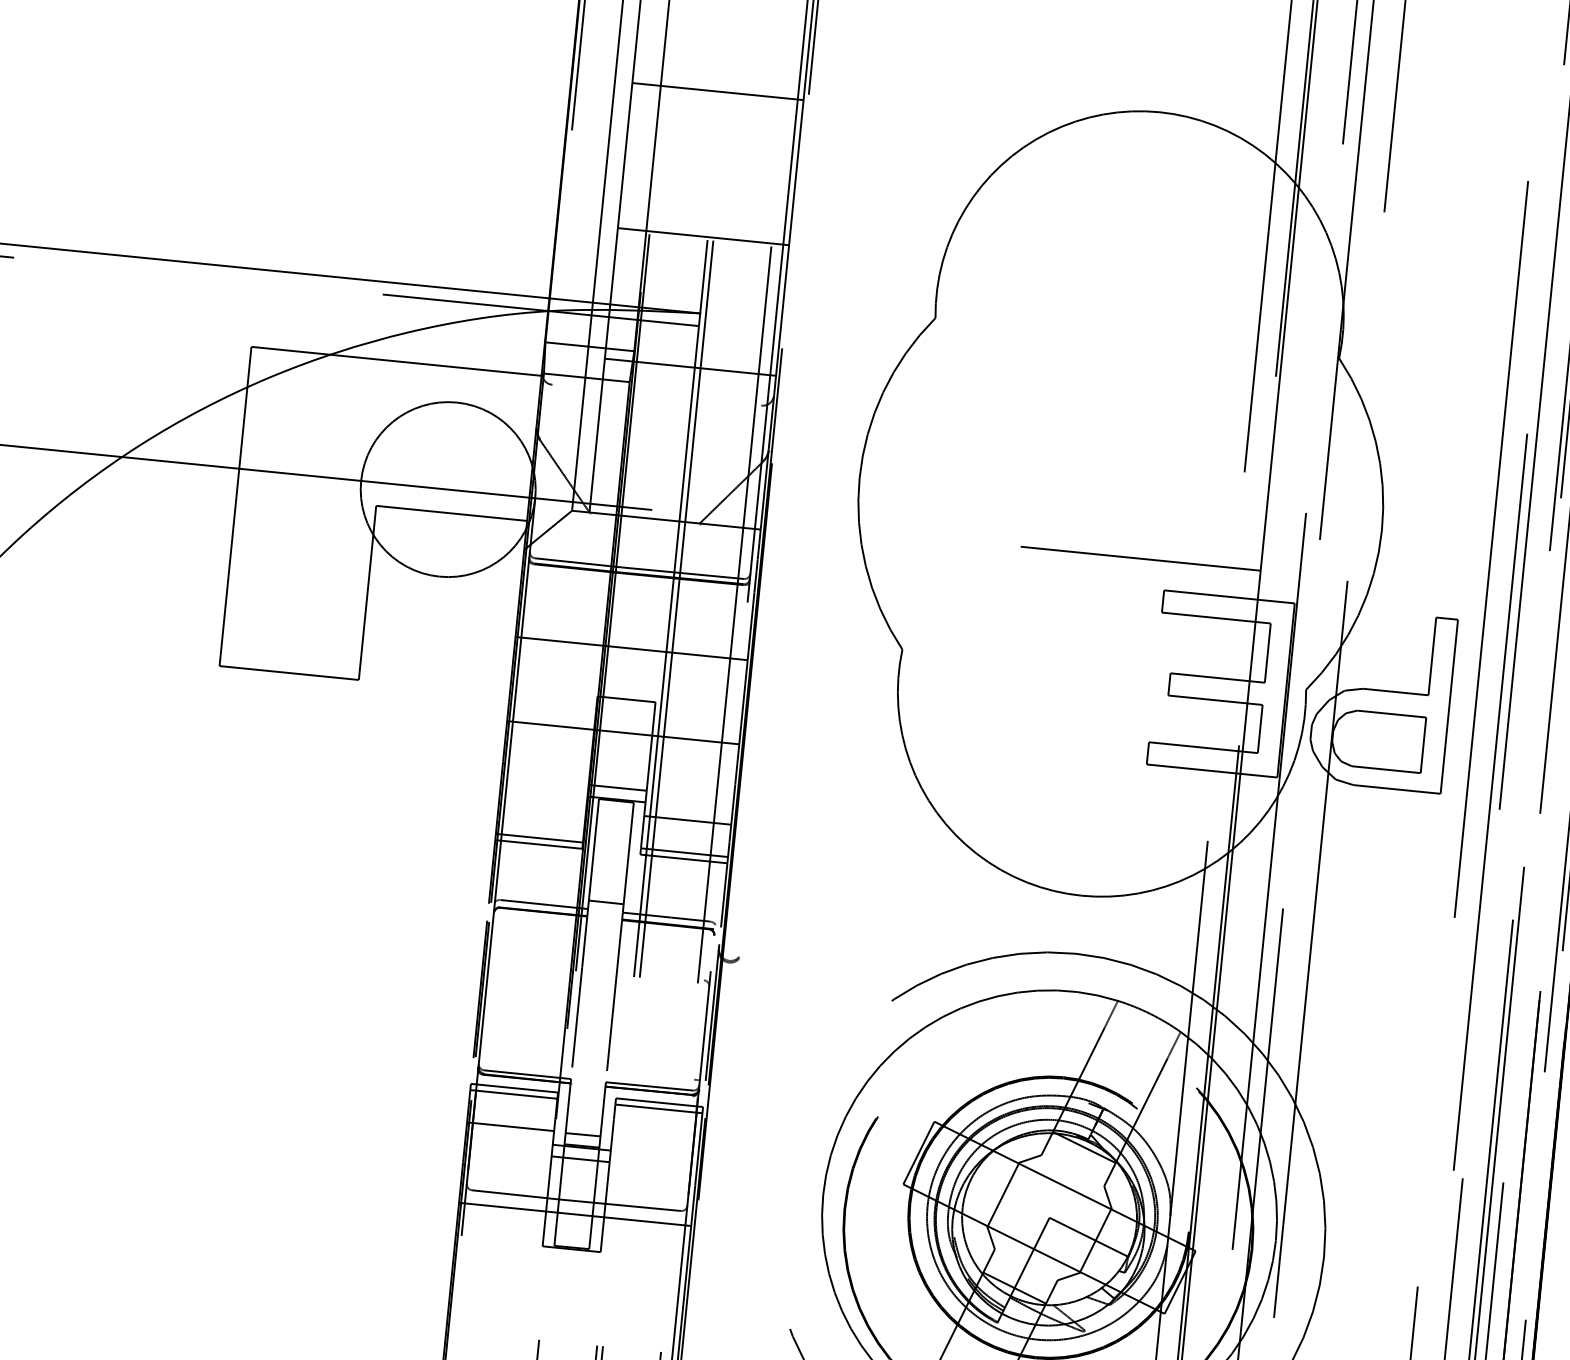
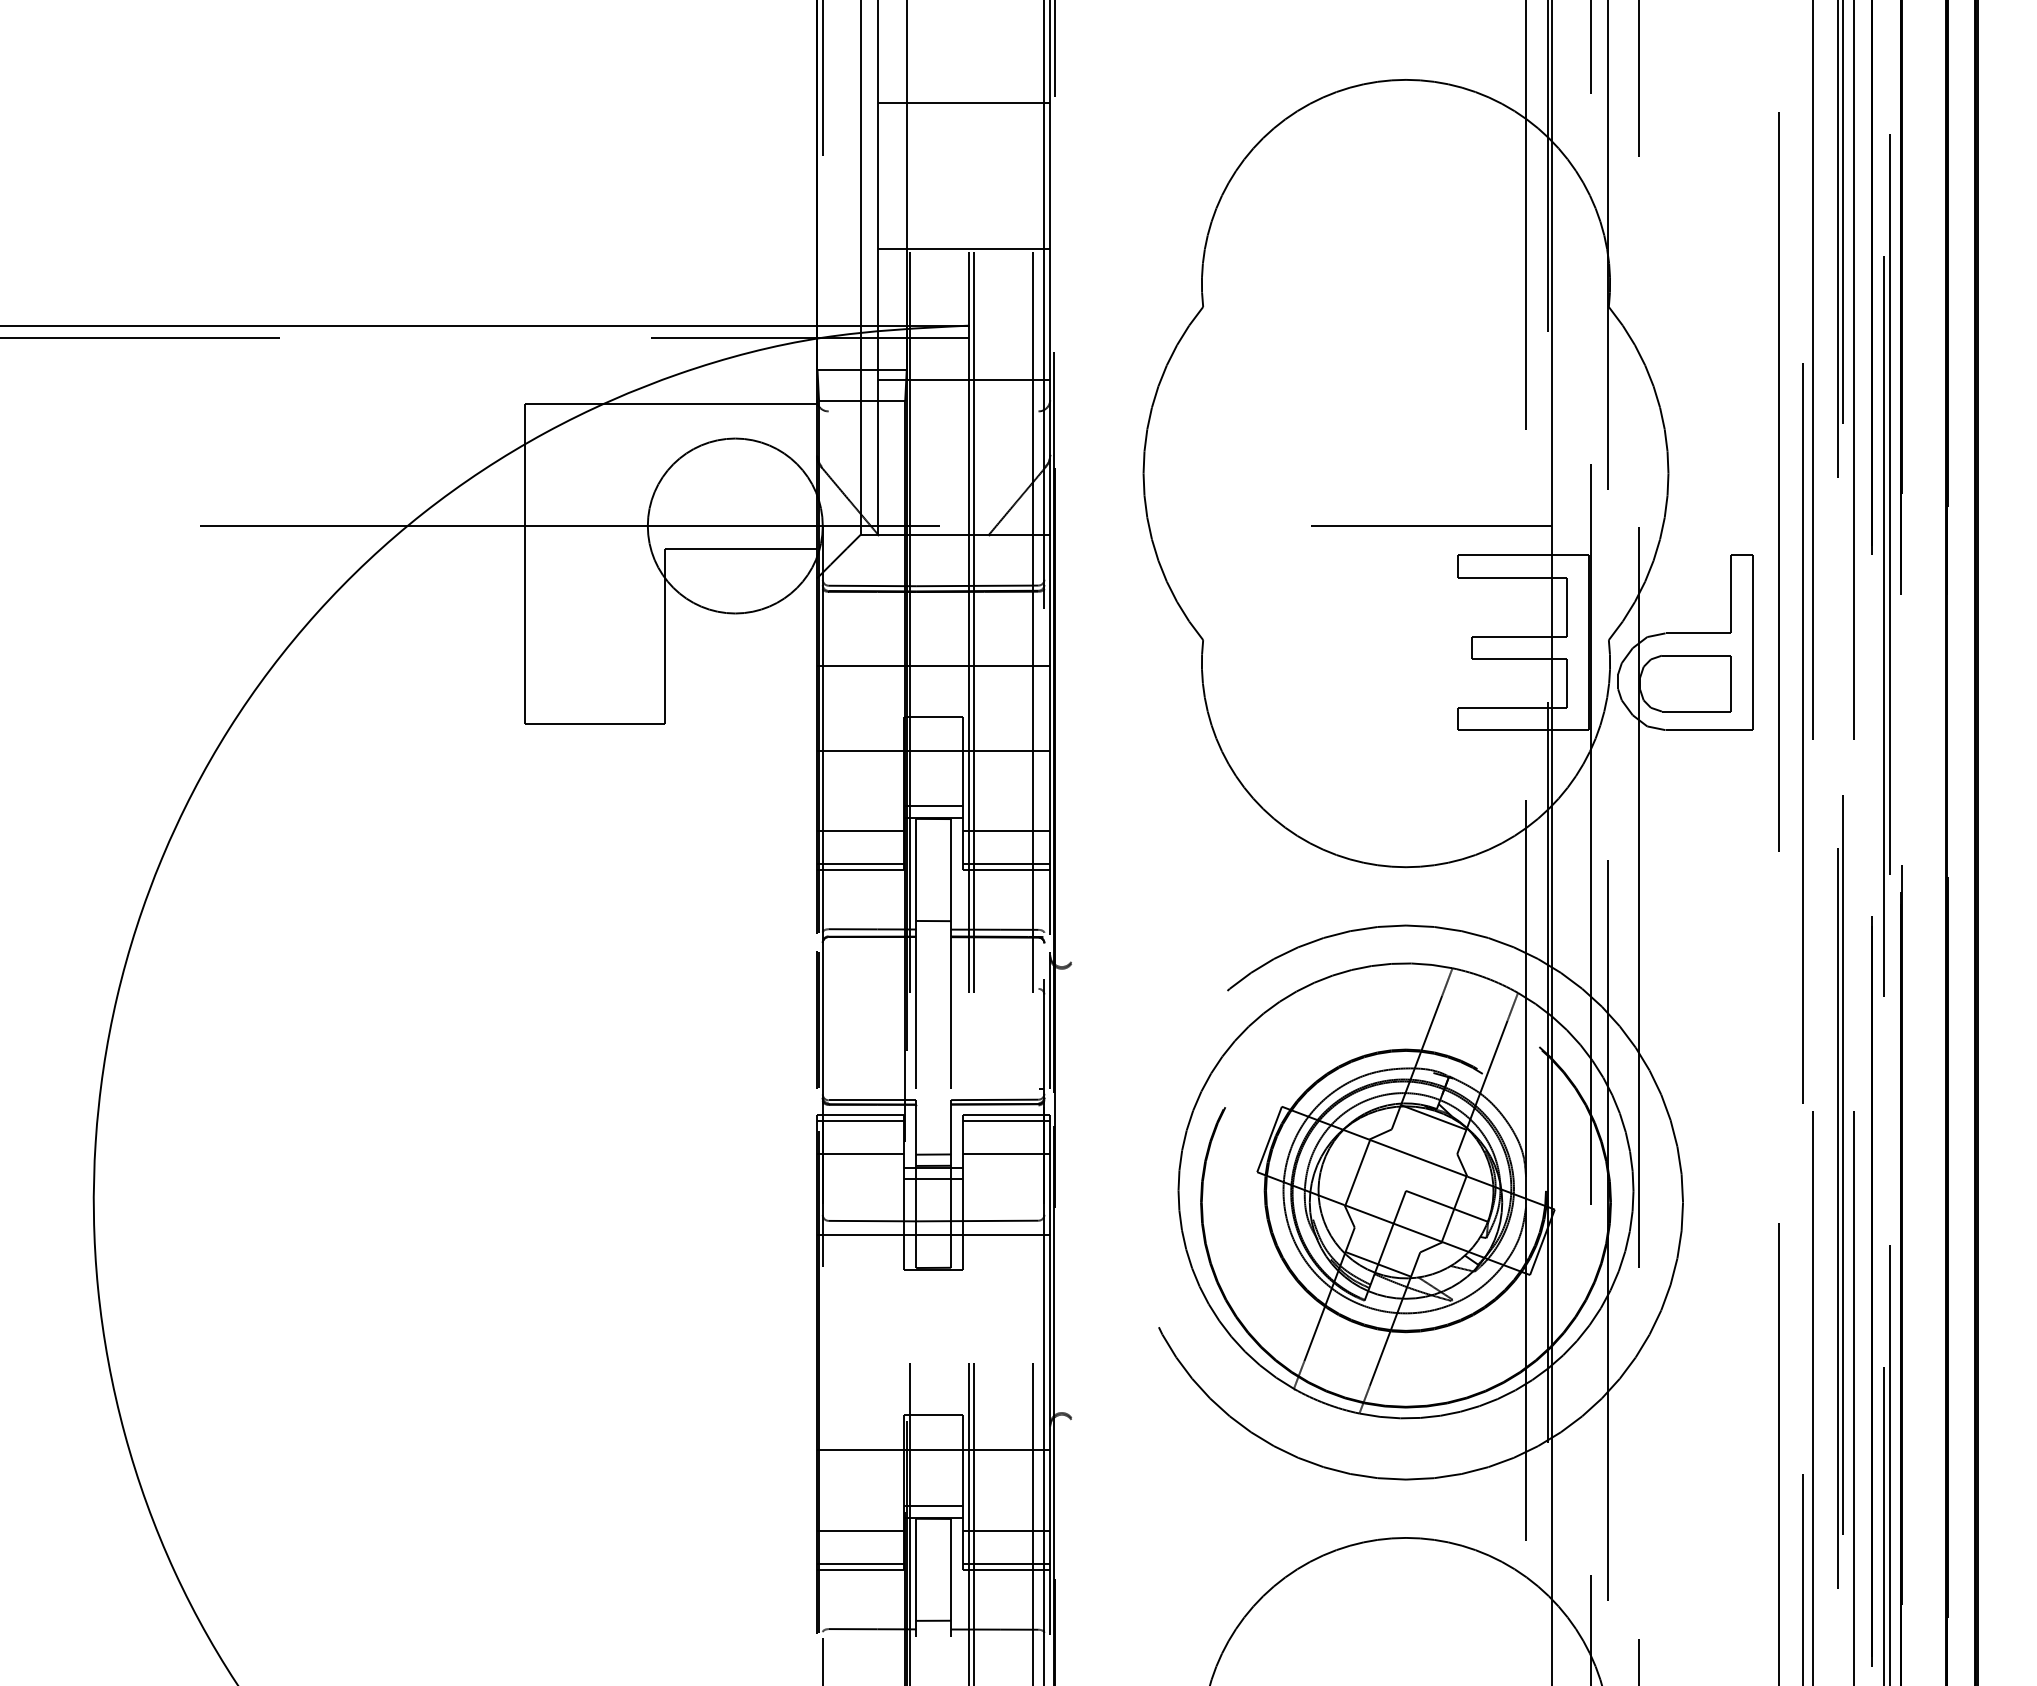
line: (542, 806) -> (860, 831), added
line: (655, 1140) -> (1006, 1153), added

